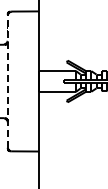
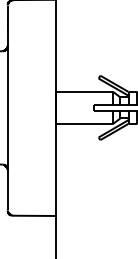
line: (7, 80) -> (7, 106), dashed -> solid

